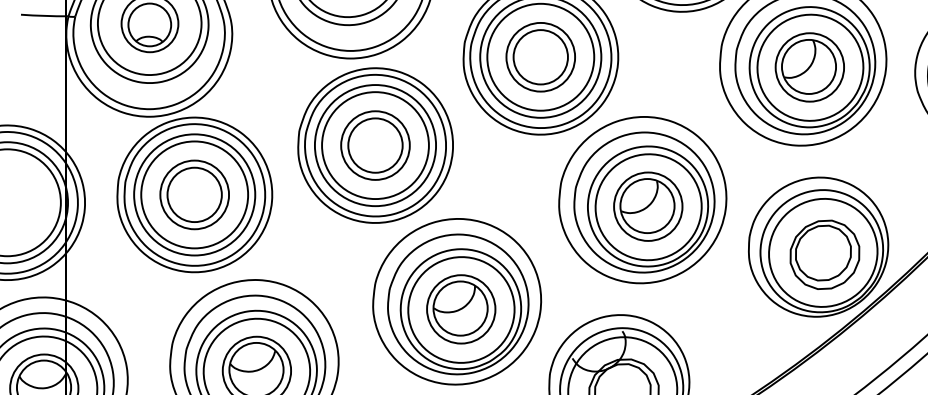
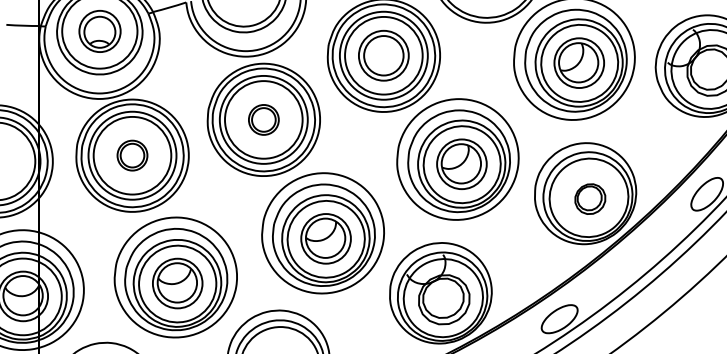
part: (375, 145) -> (263, 119), size x0.6
part: (194, 194) -> (132, 155), size x0.6
part: (825, 253) -> (590, 198), size x0.6

